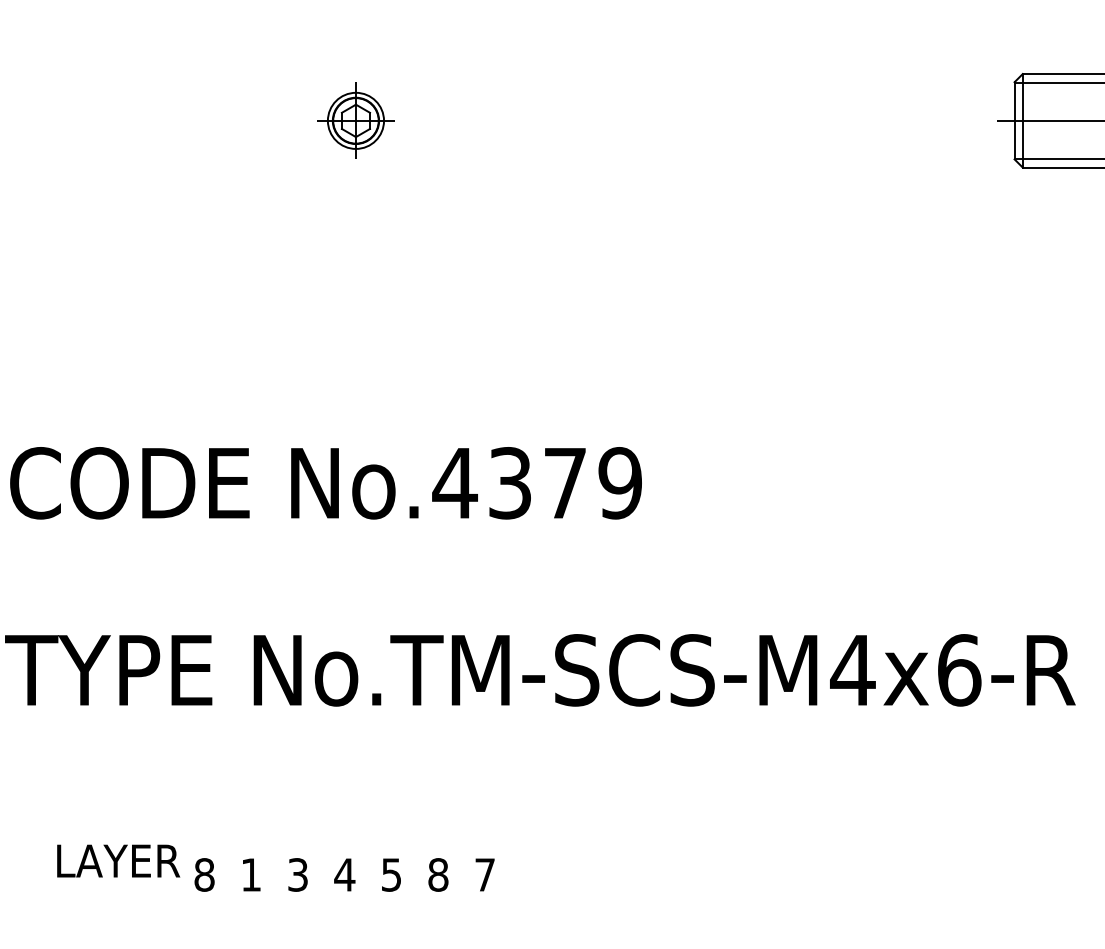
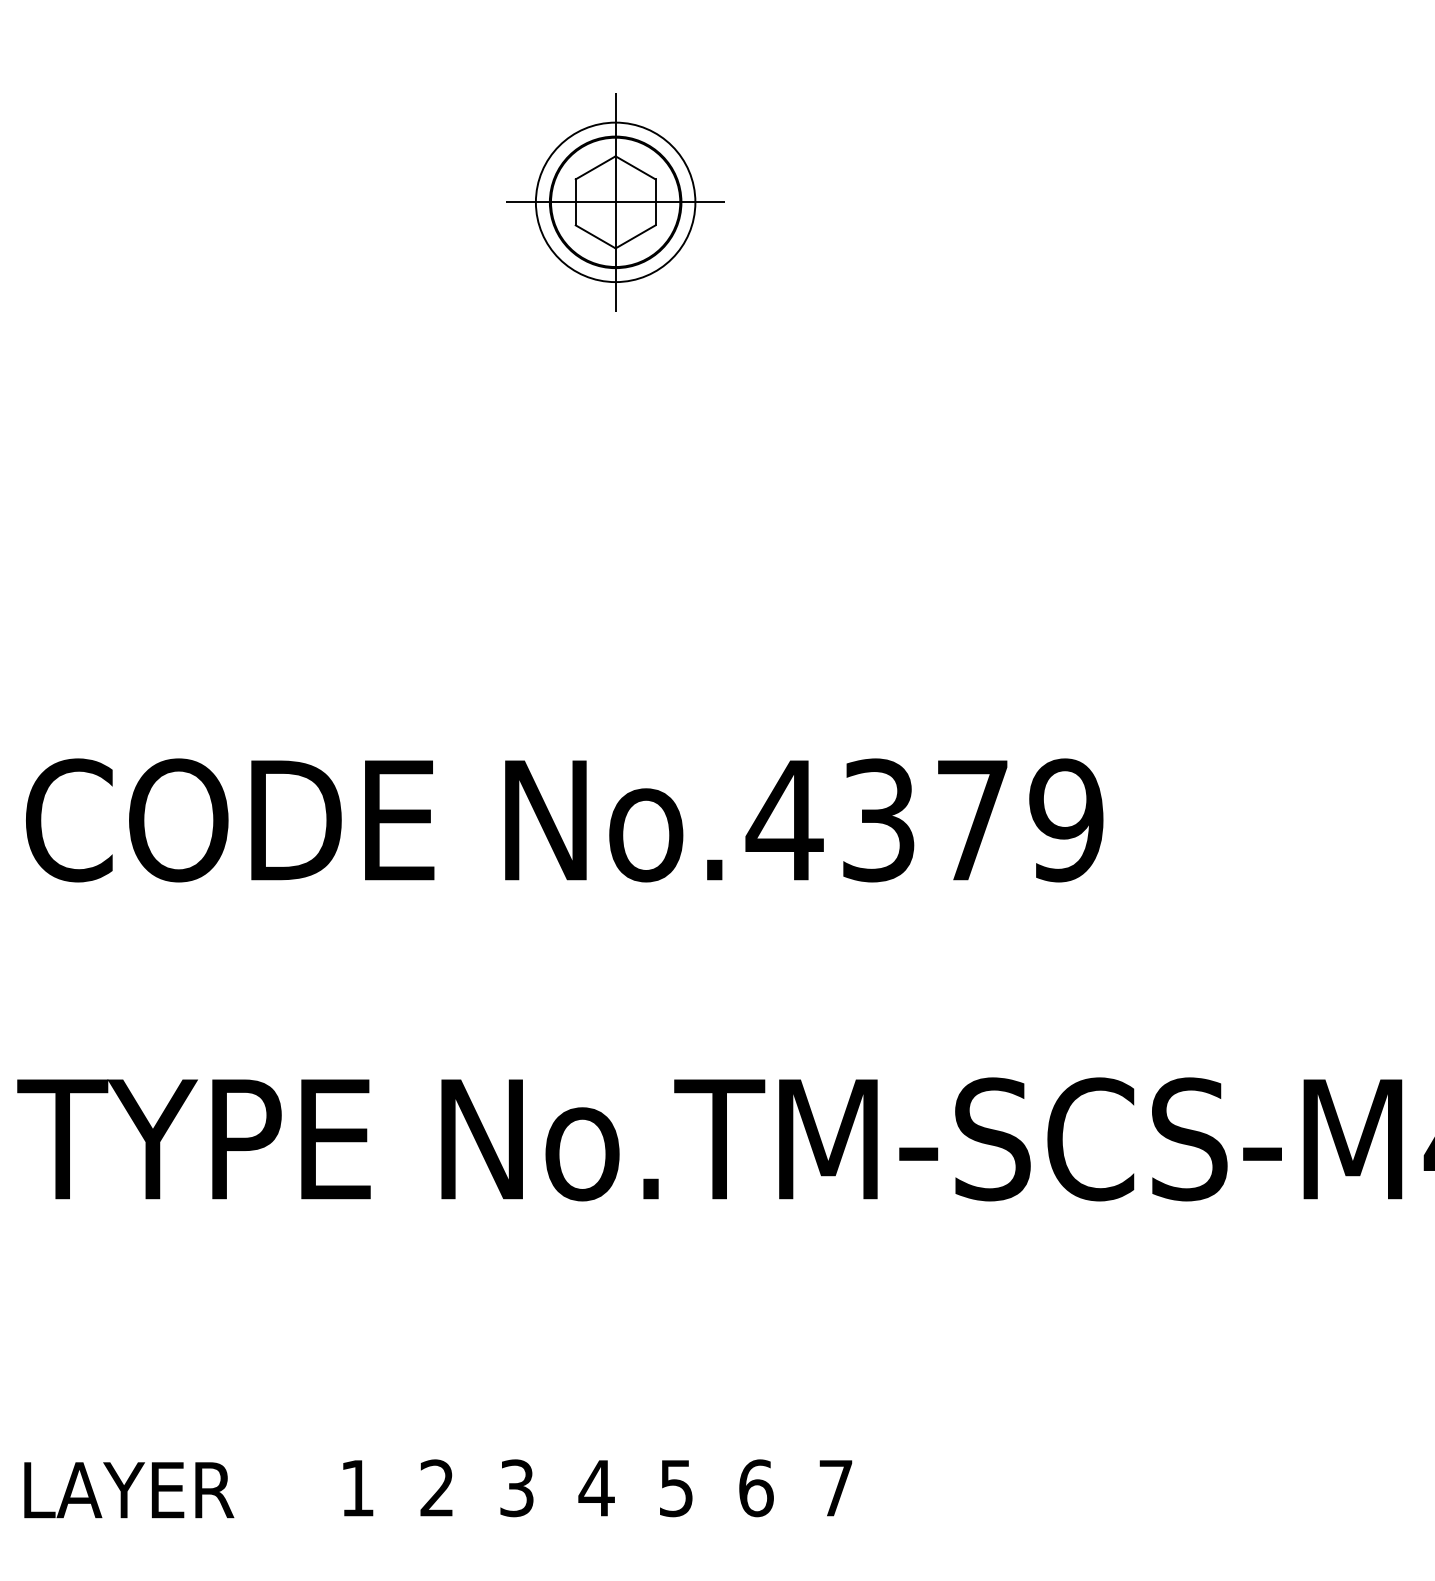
part: (355, 120) -> (614, 201), size x1.67
text: (118, 860) -> (128, 1489), moved
text: (204, 874) -> (357, 1487), 8 -> 1
text: (250, 874) -> (435, 1487), 1 -> 2
text: (438, 874) -> (756, 1487), 8 -> 6

